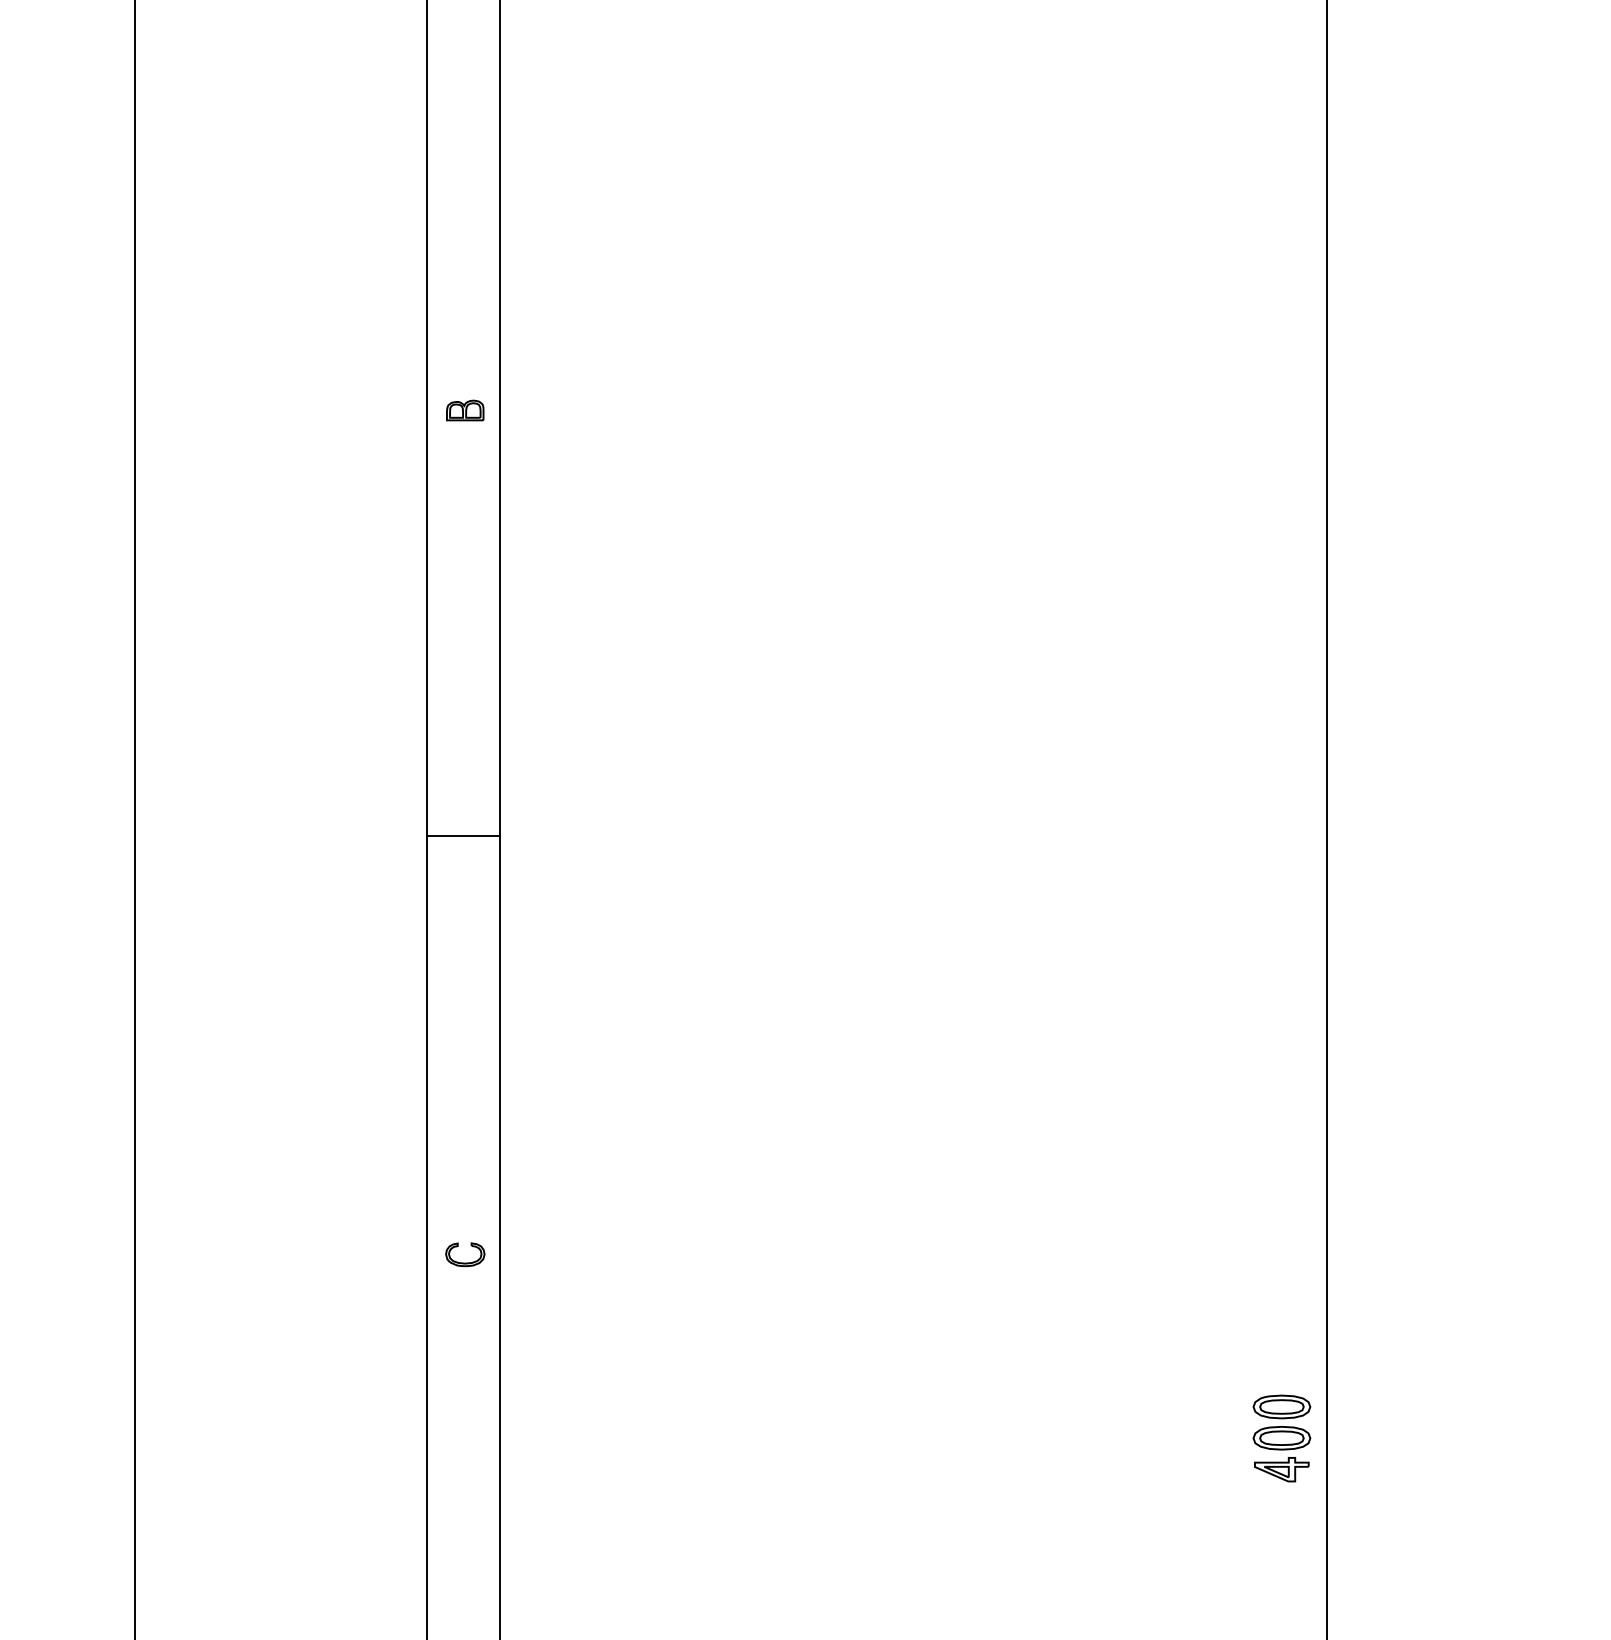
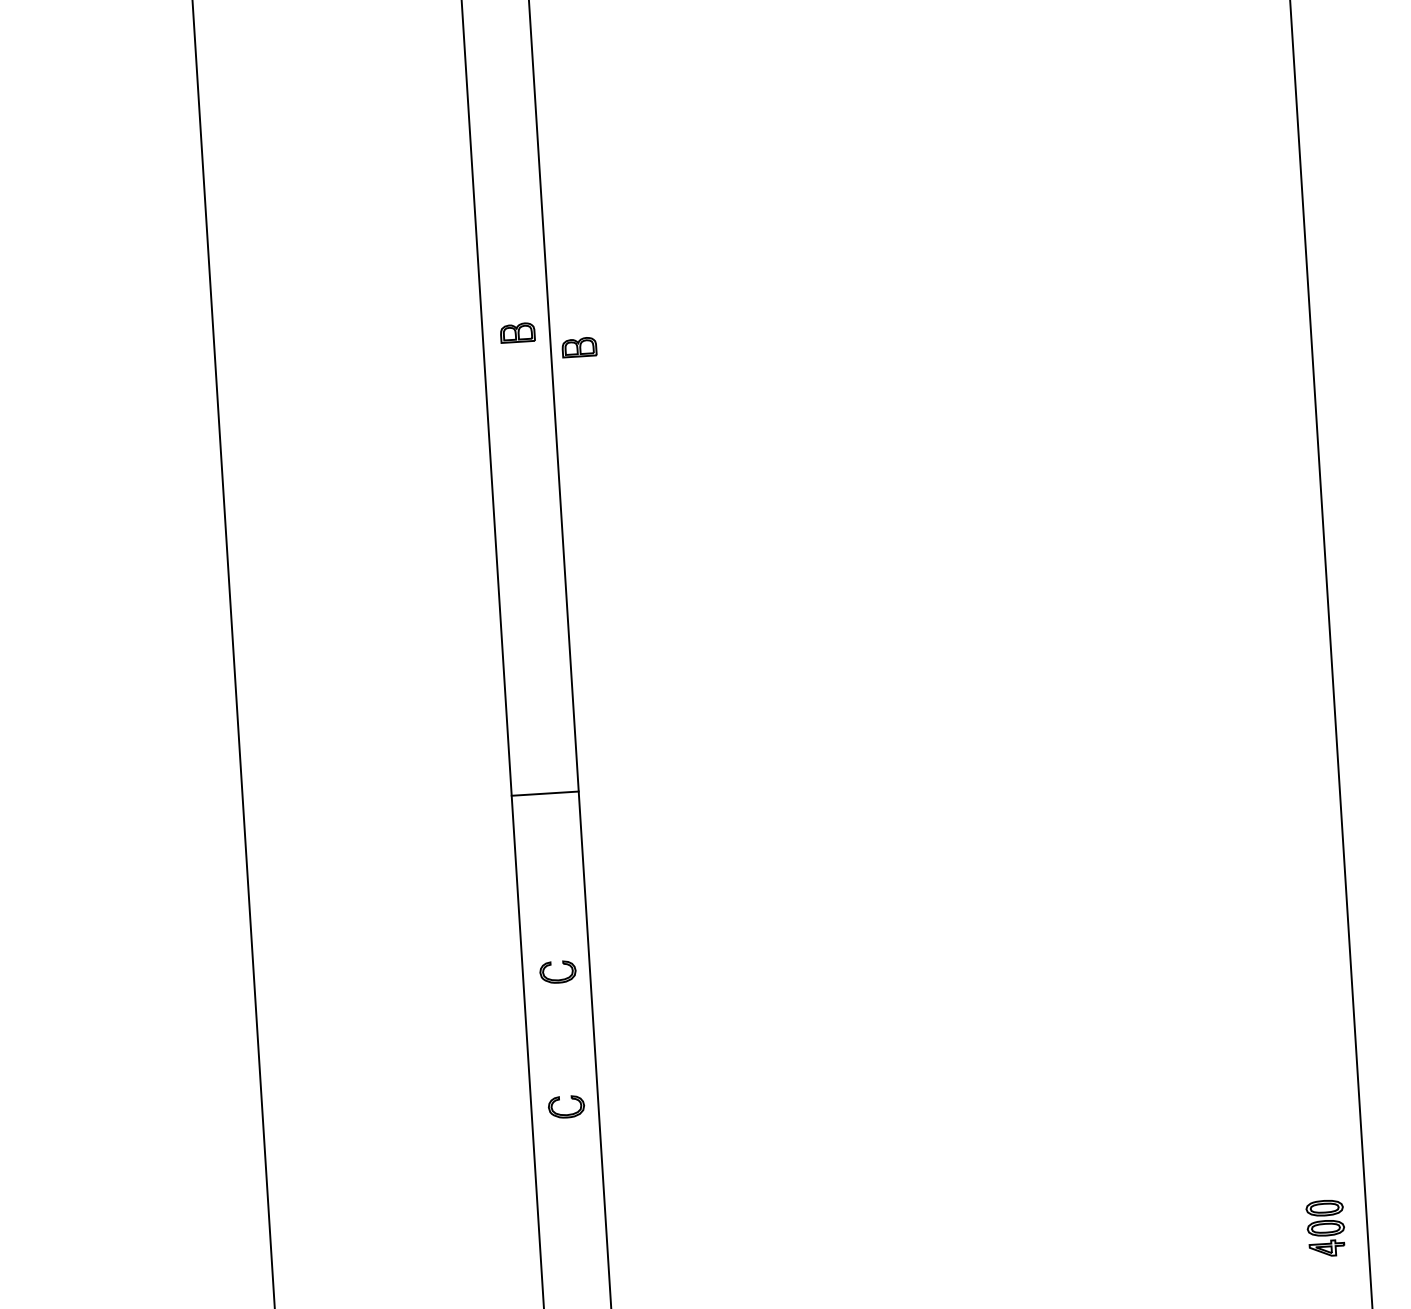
part: (531, 430) -> (579, 347), added
line: (463, 835) -> (545, 793), moved
part: (465, 1115) -> (558, 979), added
part: (1281, 1438) -> (1325, 1228), size x0.7

